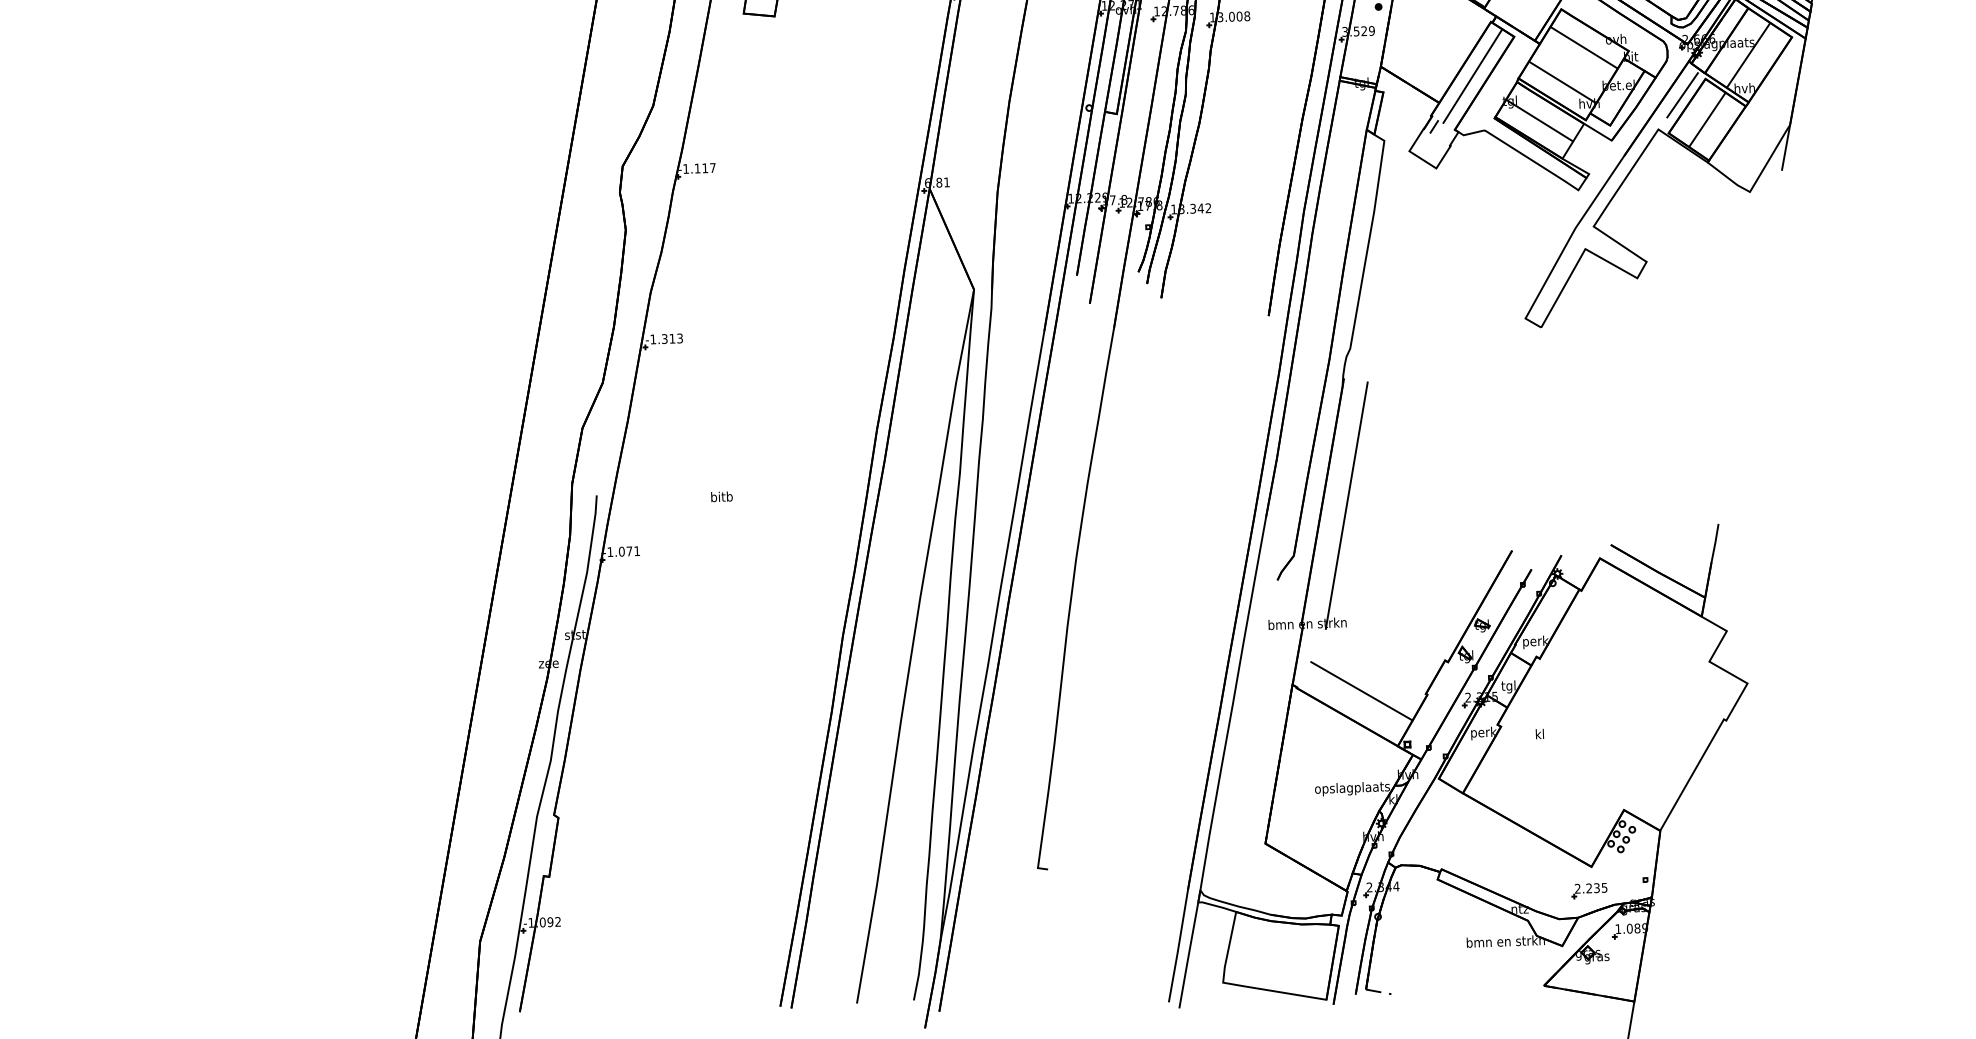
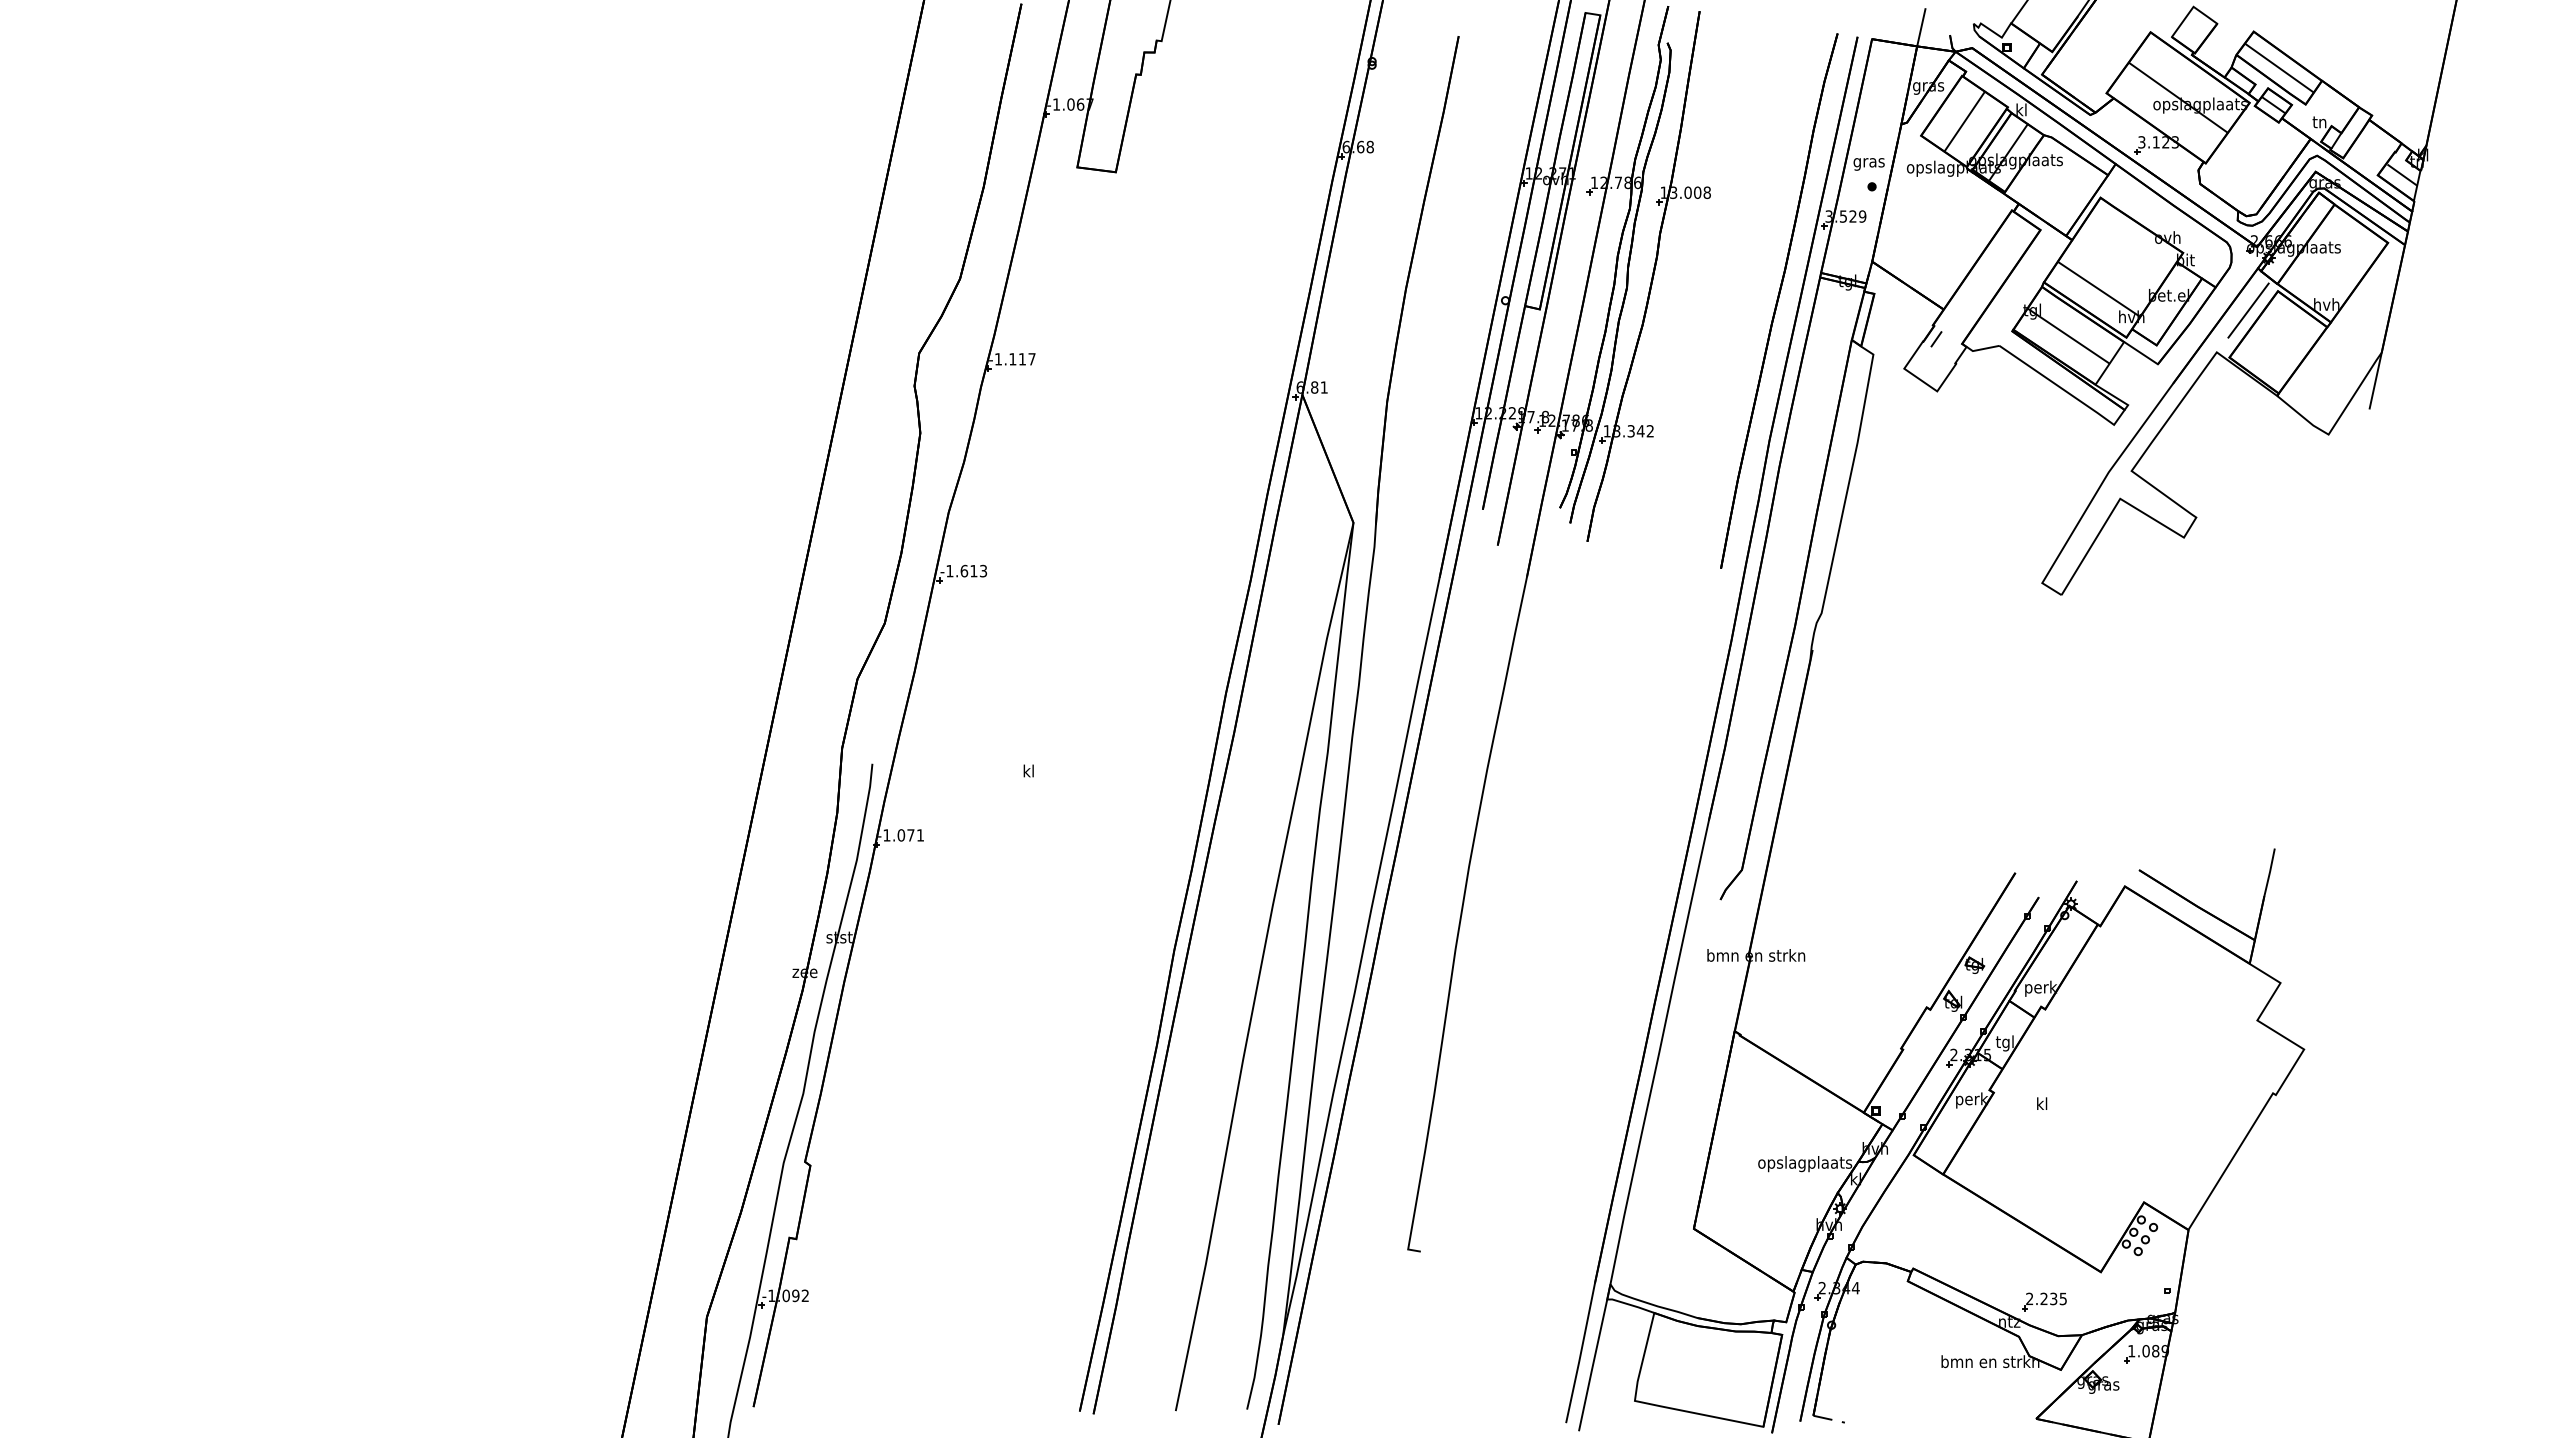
line: (1584, 47) -> (2127, 246), removed
line: (1748, 55) -> (2332, 263), removed
line: (1472, 76) -> (1986, 277), removed
line: (1707, 119) -> (2278, 342), removed
text: (664, 338) -> (964, 570), -1.313 -> -1.613
text: (721, 496) -> (1028, 770), bitb -> kl
line: (1346, 505) -> (1809, 809), removed
line: (1362, 691) -> (1821, 1042), removed
part: (1589, 890) -> (2044, 1301), moved

